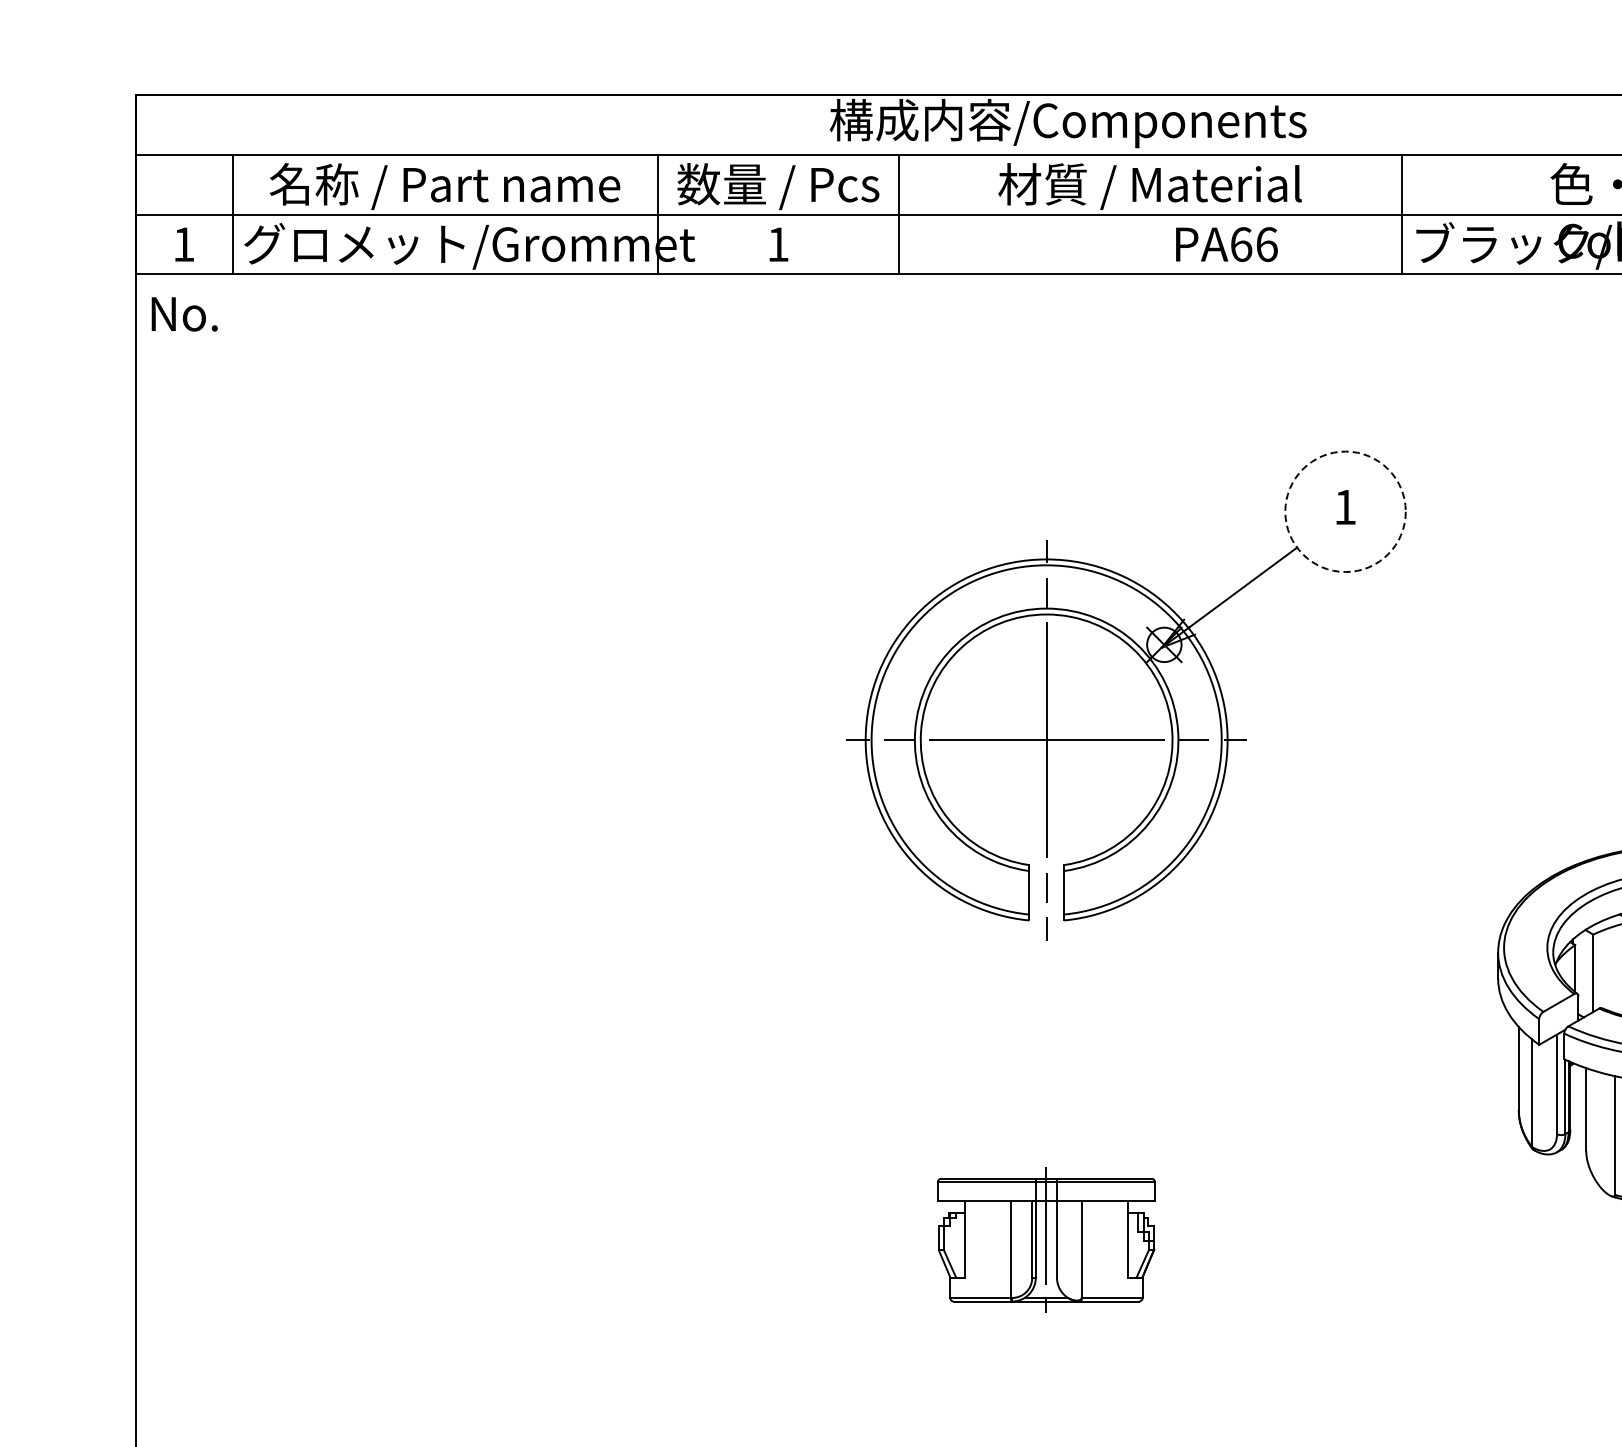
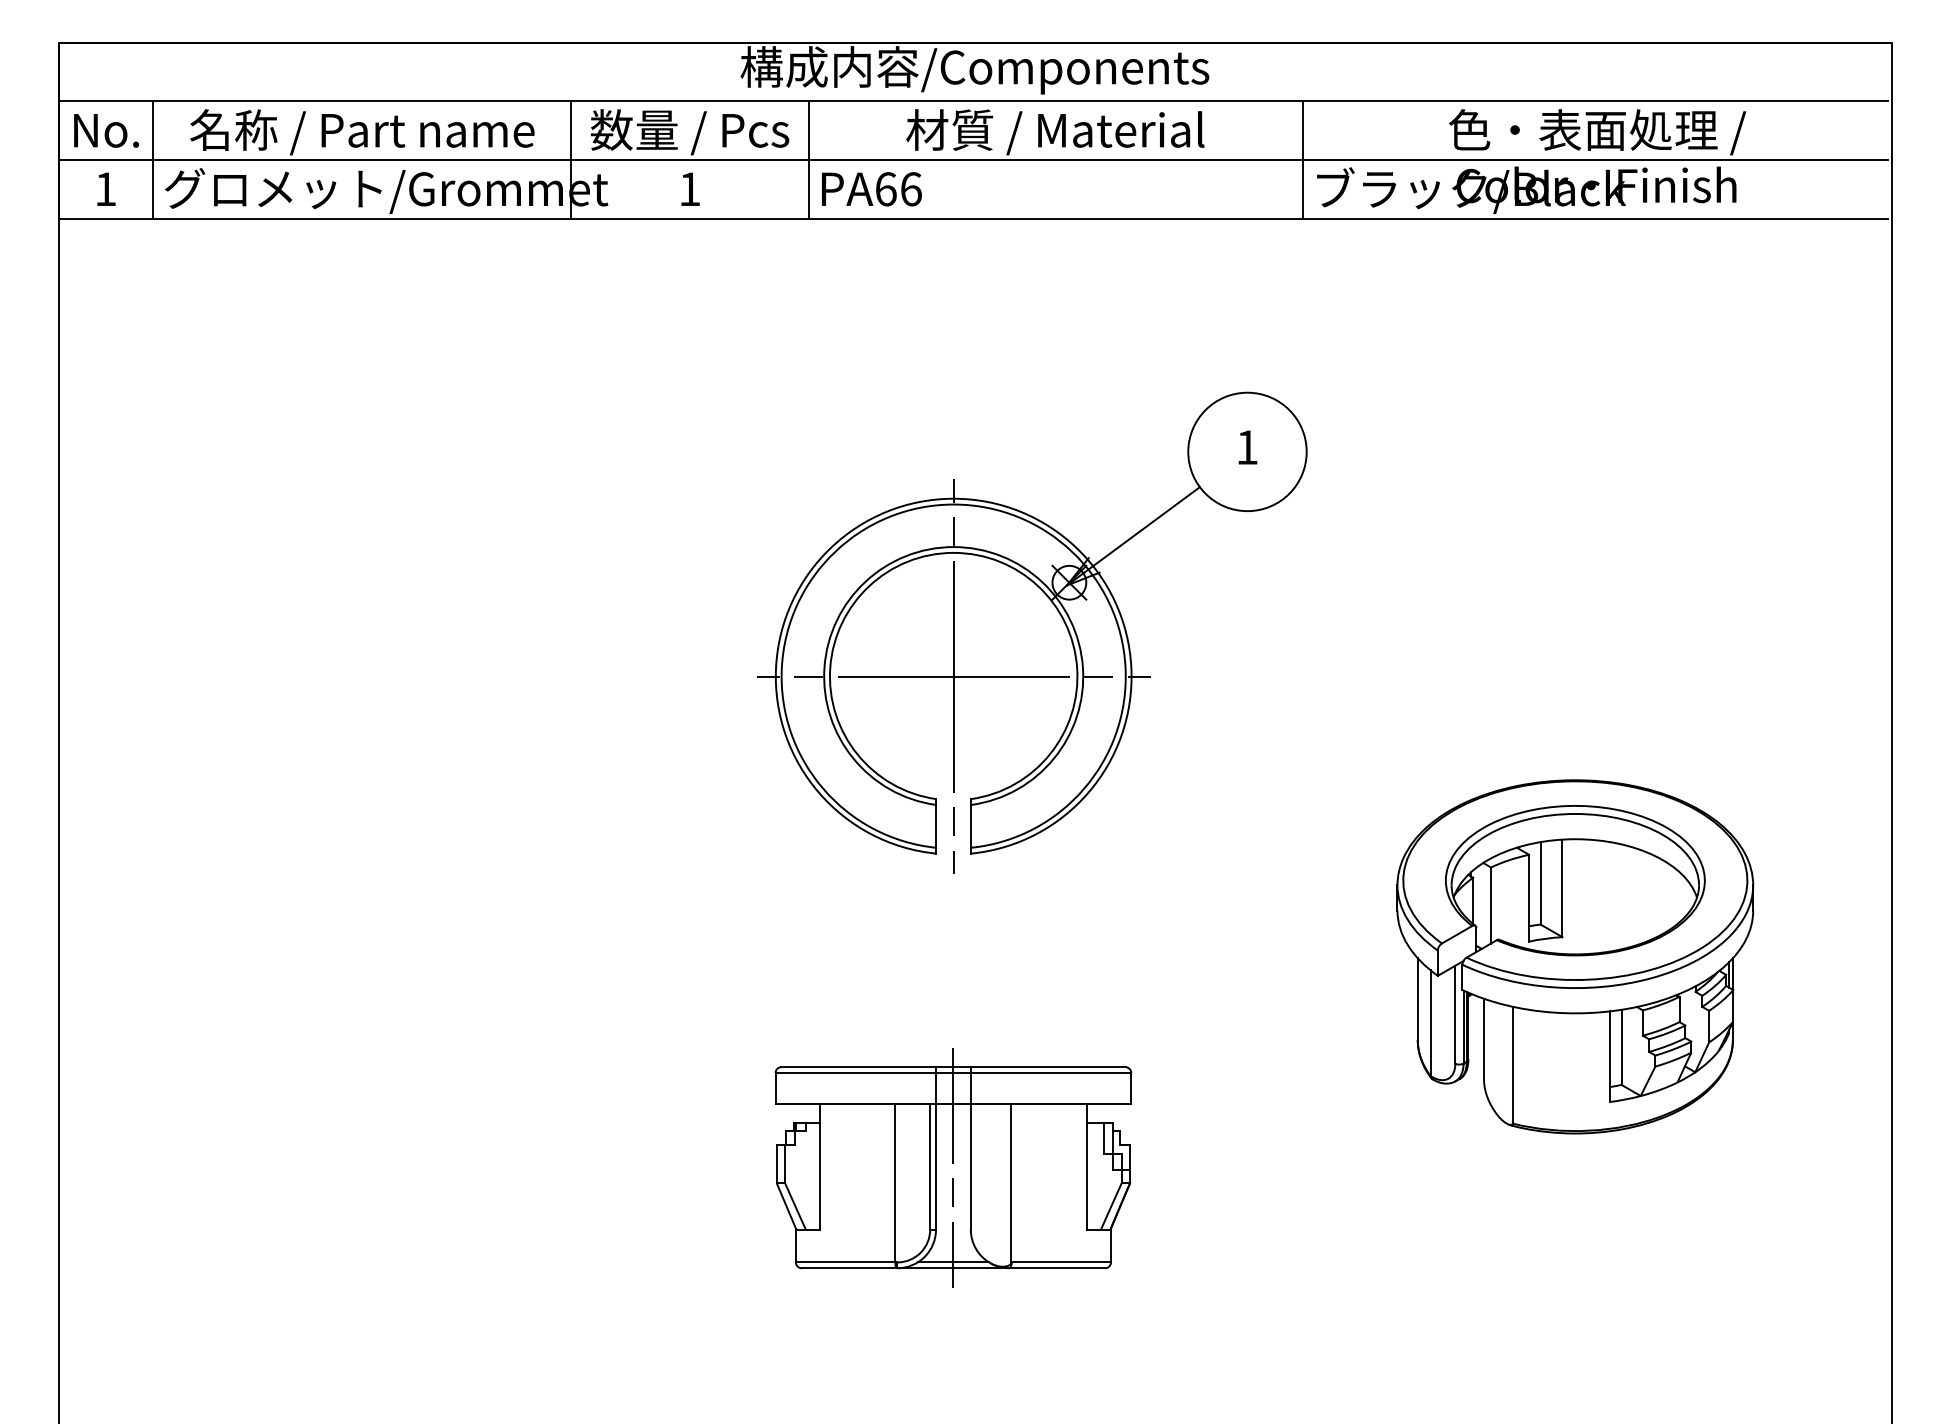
text: (1226, 244) -> (871, 189), moved
text: (184, 313) -> (106, 130), moved
circle: (1345, 511) -> (1247, 451), dashed -> solid
part: (1046, 1239) -> (953, 1167), size x1.67

